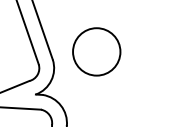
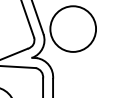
circle: (97, 51) -> (73, 28), size x1.43

